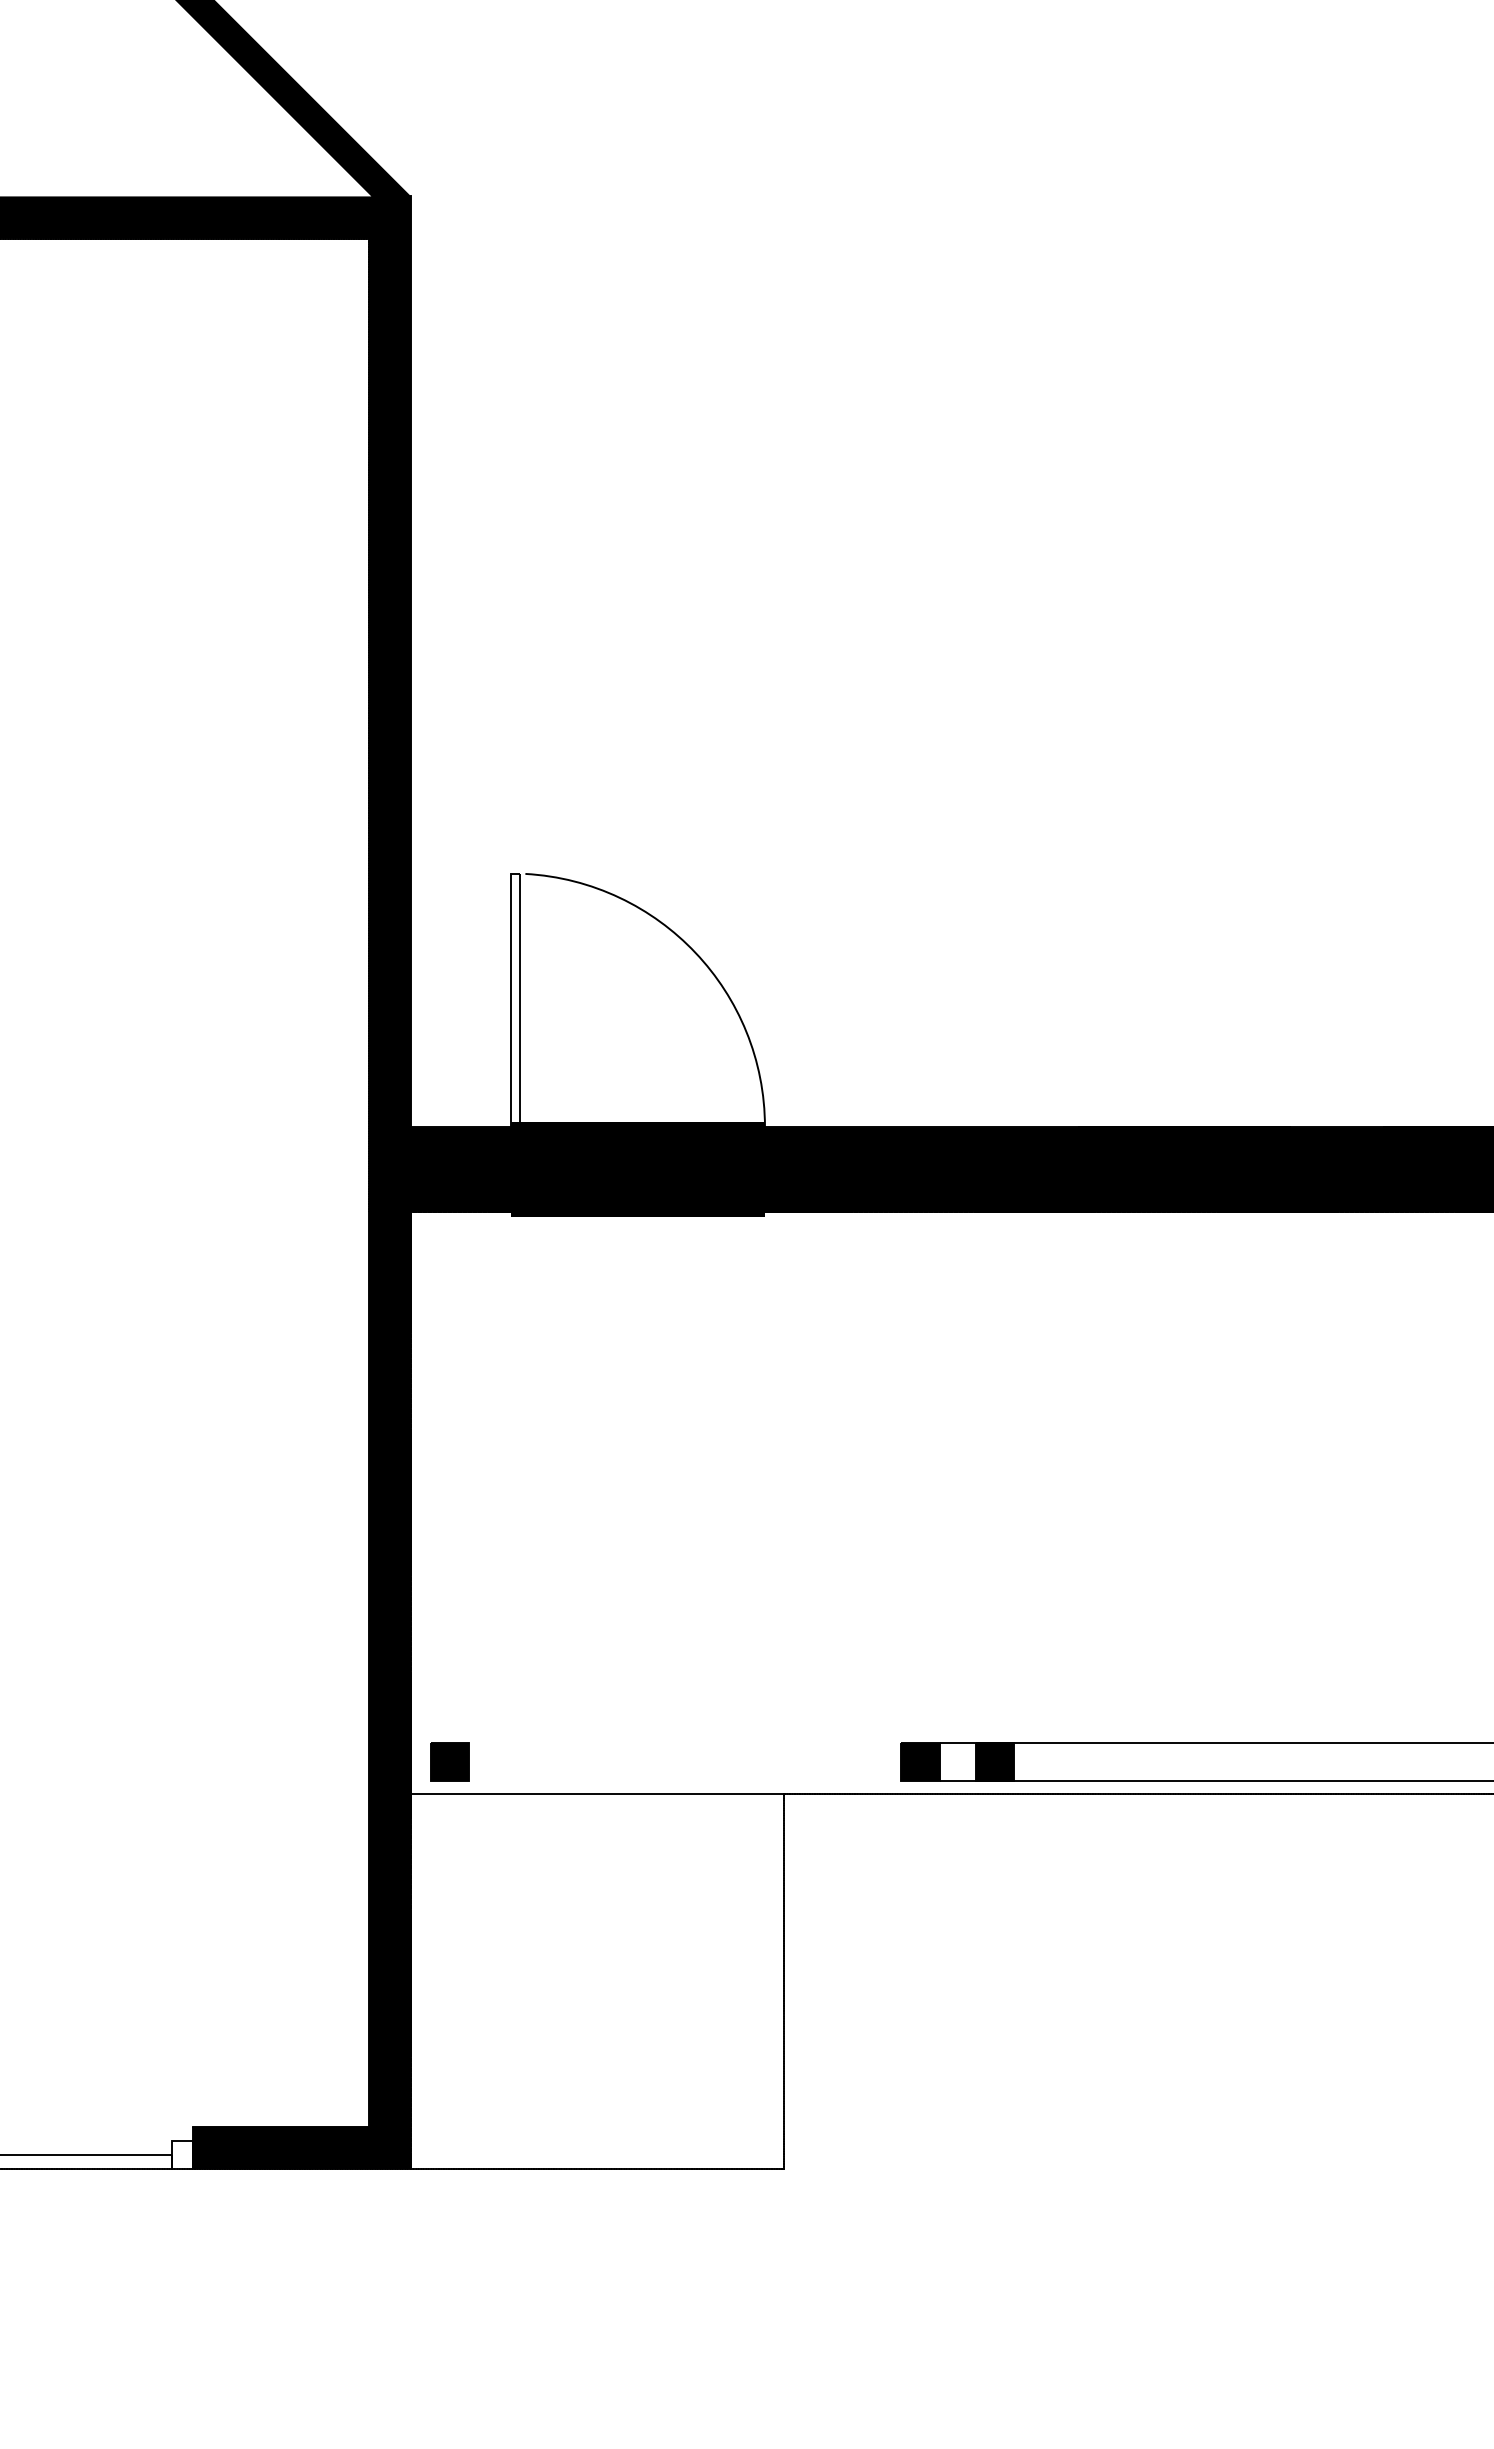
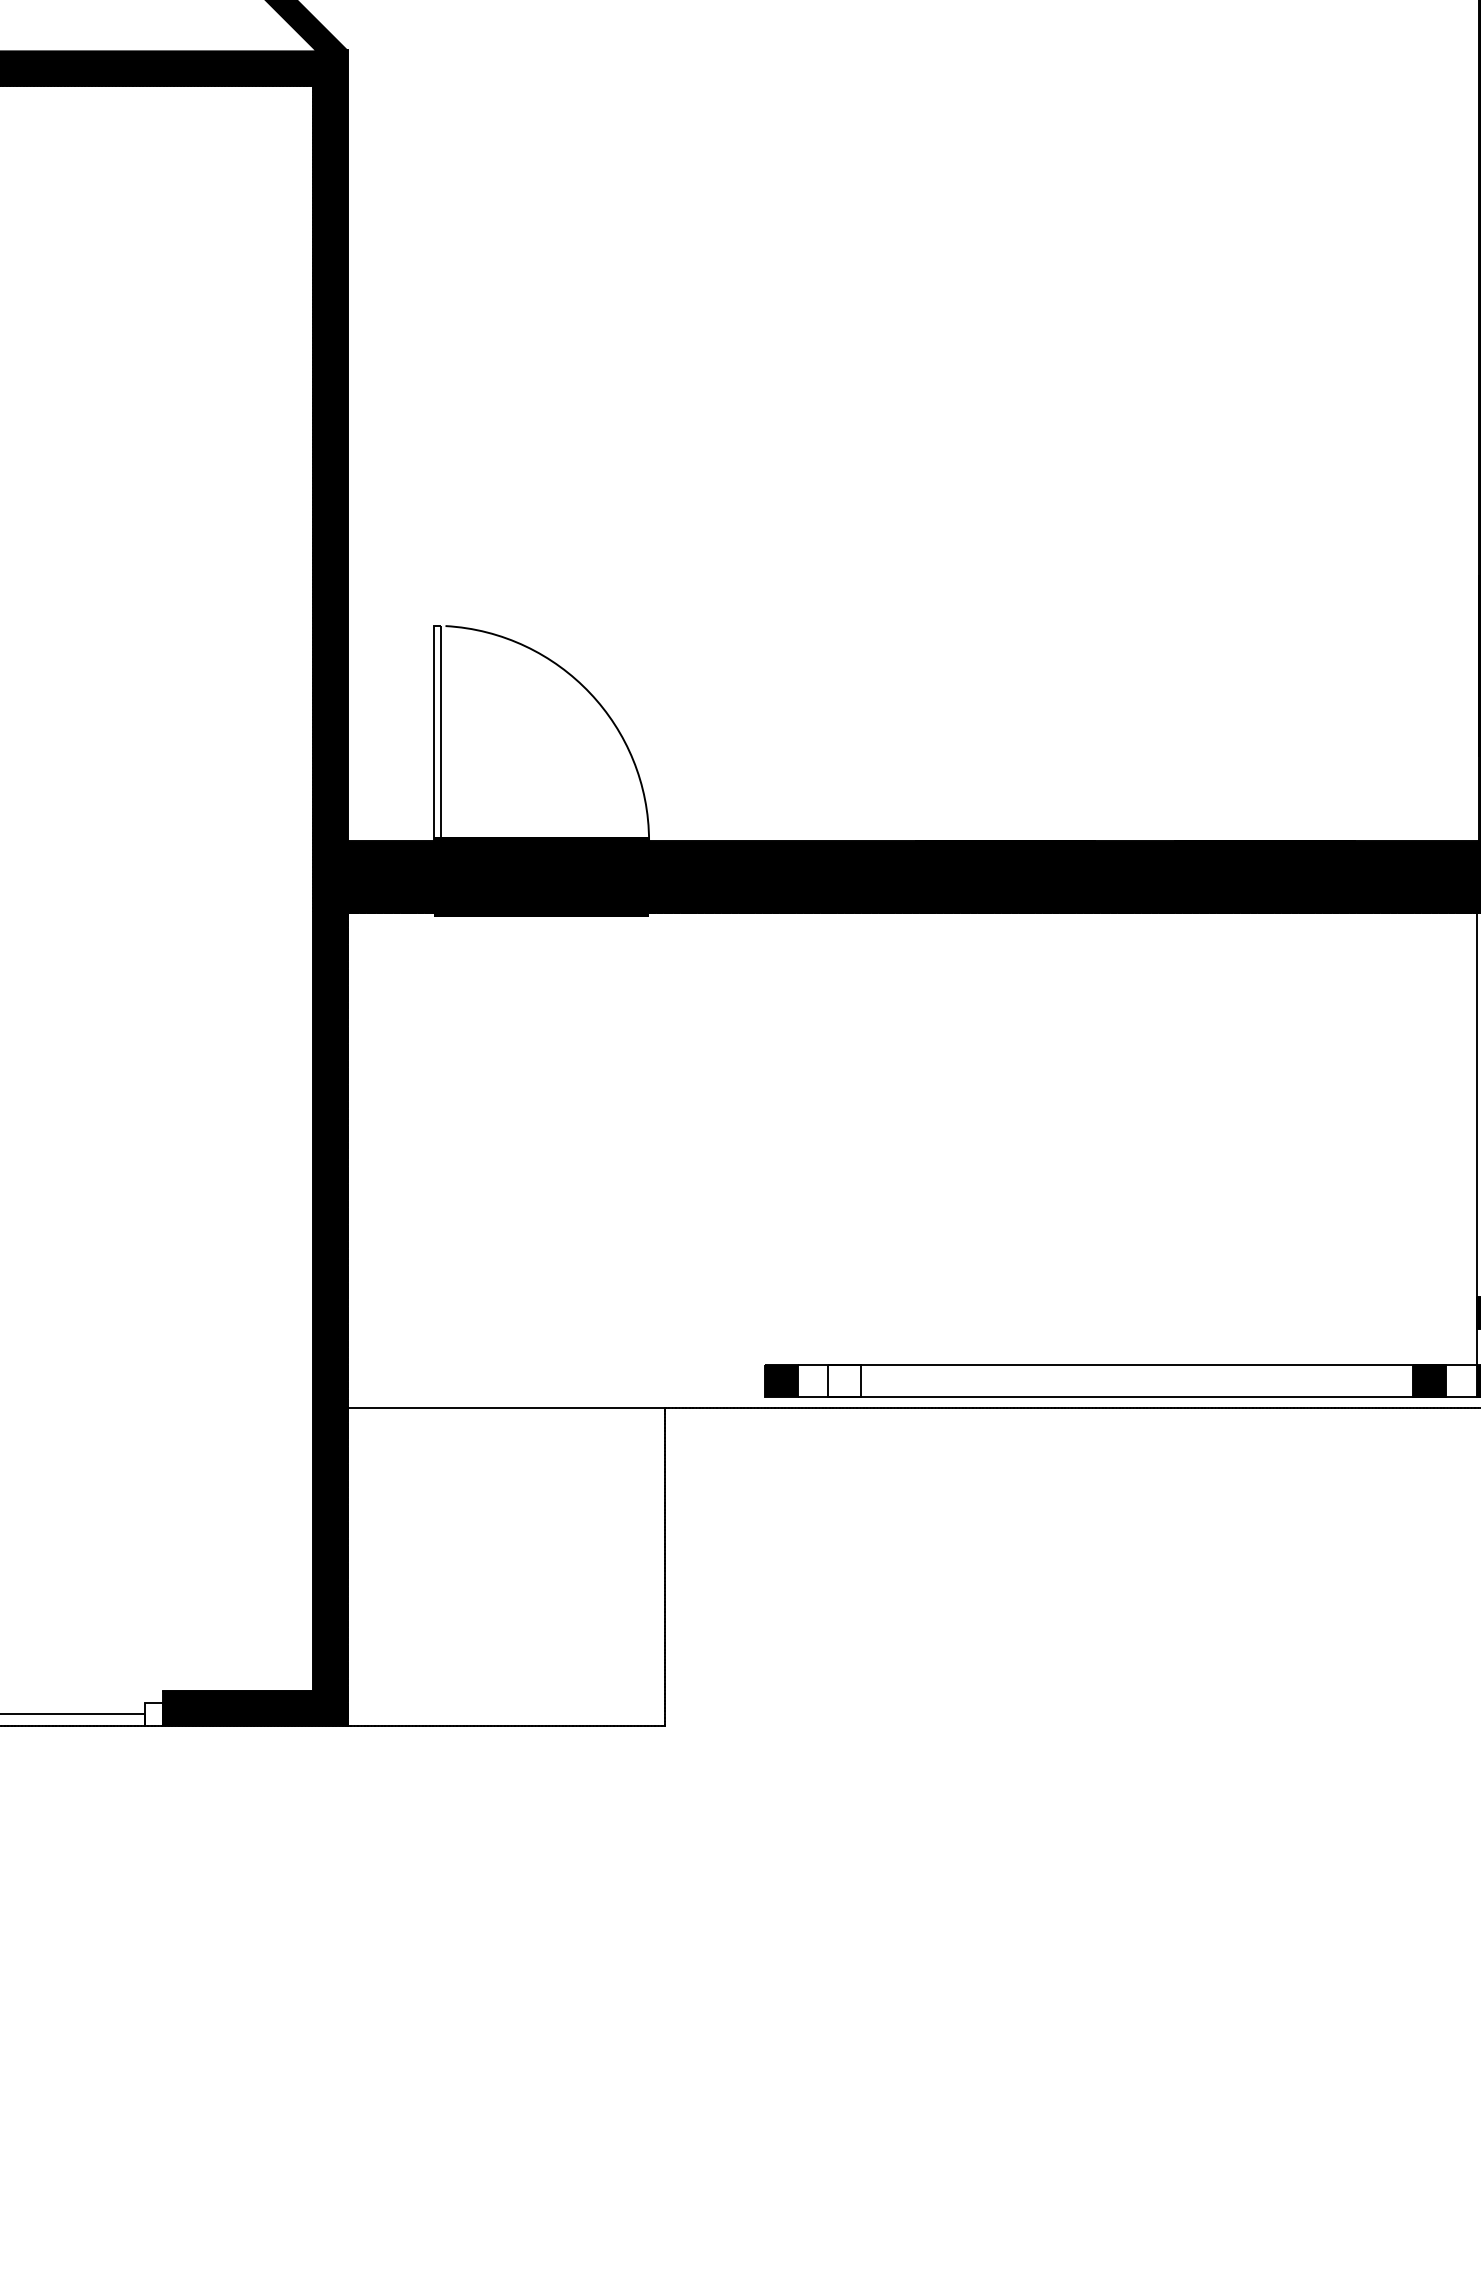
part: (450, 1761) -> (381, 1380), removed
fill: (994, 1761) -> (844, 1380), removed

